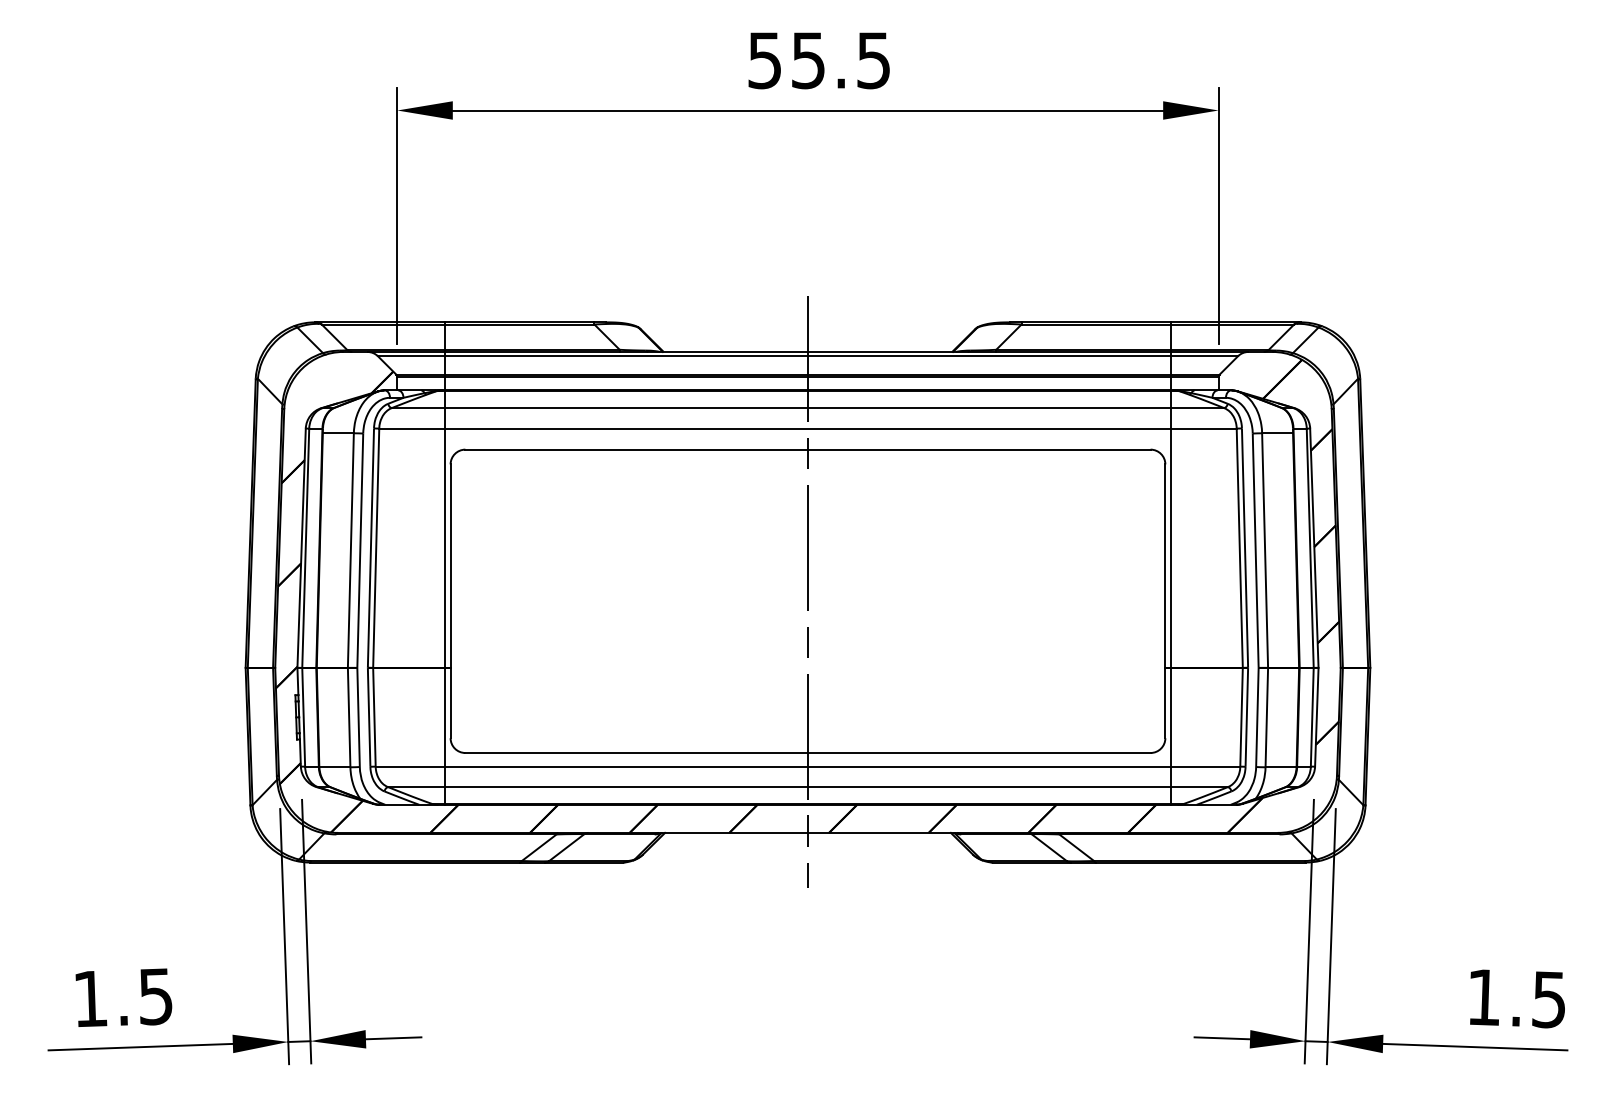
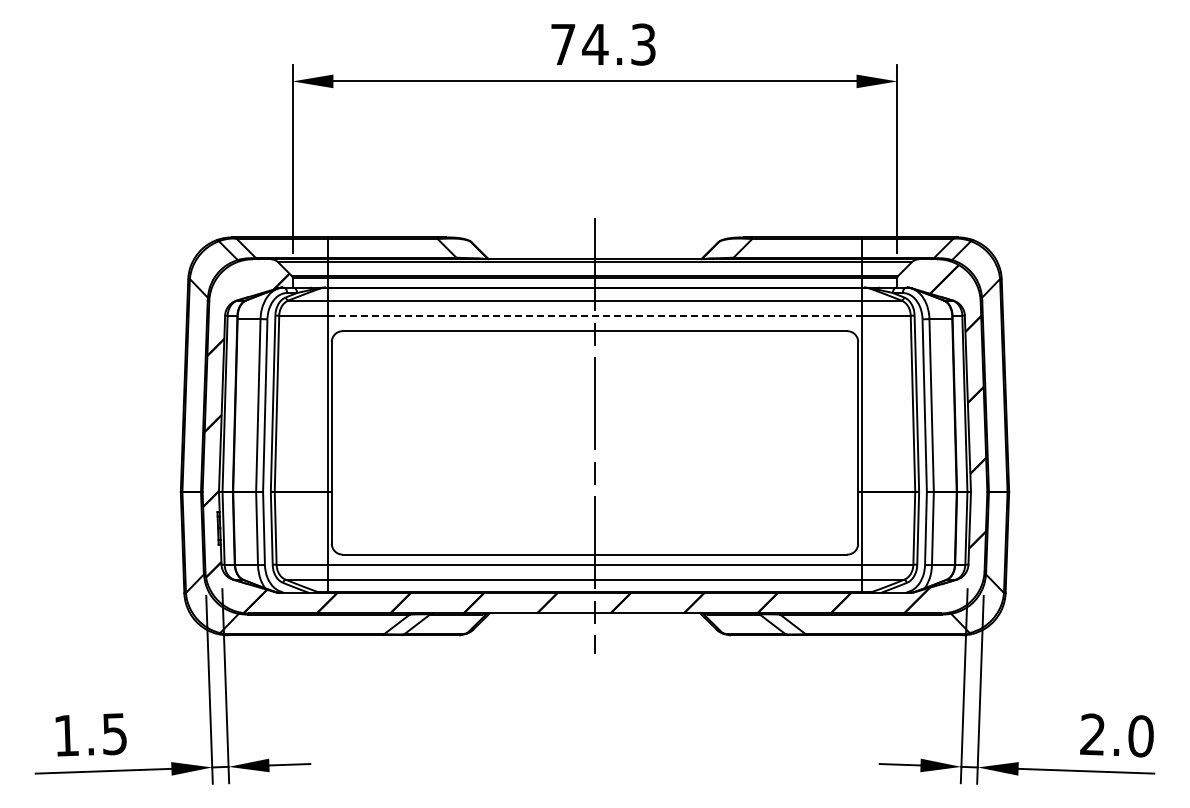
text: (819, 60) -> (603, 44), 55.5 -> 74.3
line: (808, 428) -> (595, 315), solid -> dashed
text: (1516, 998) -> (1116, 735), 1.5 -> 2.0

